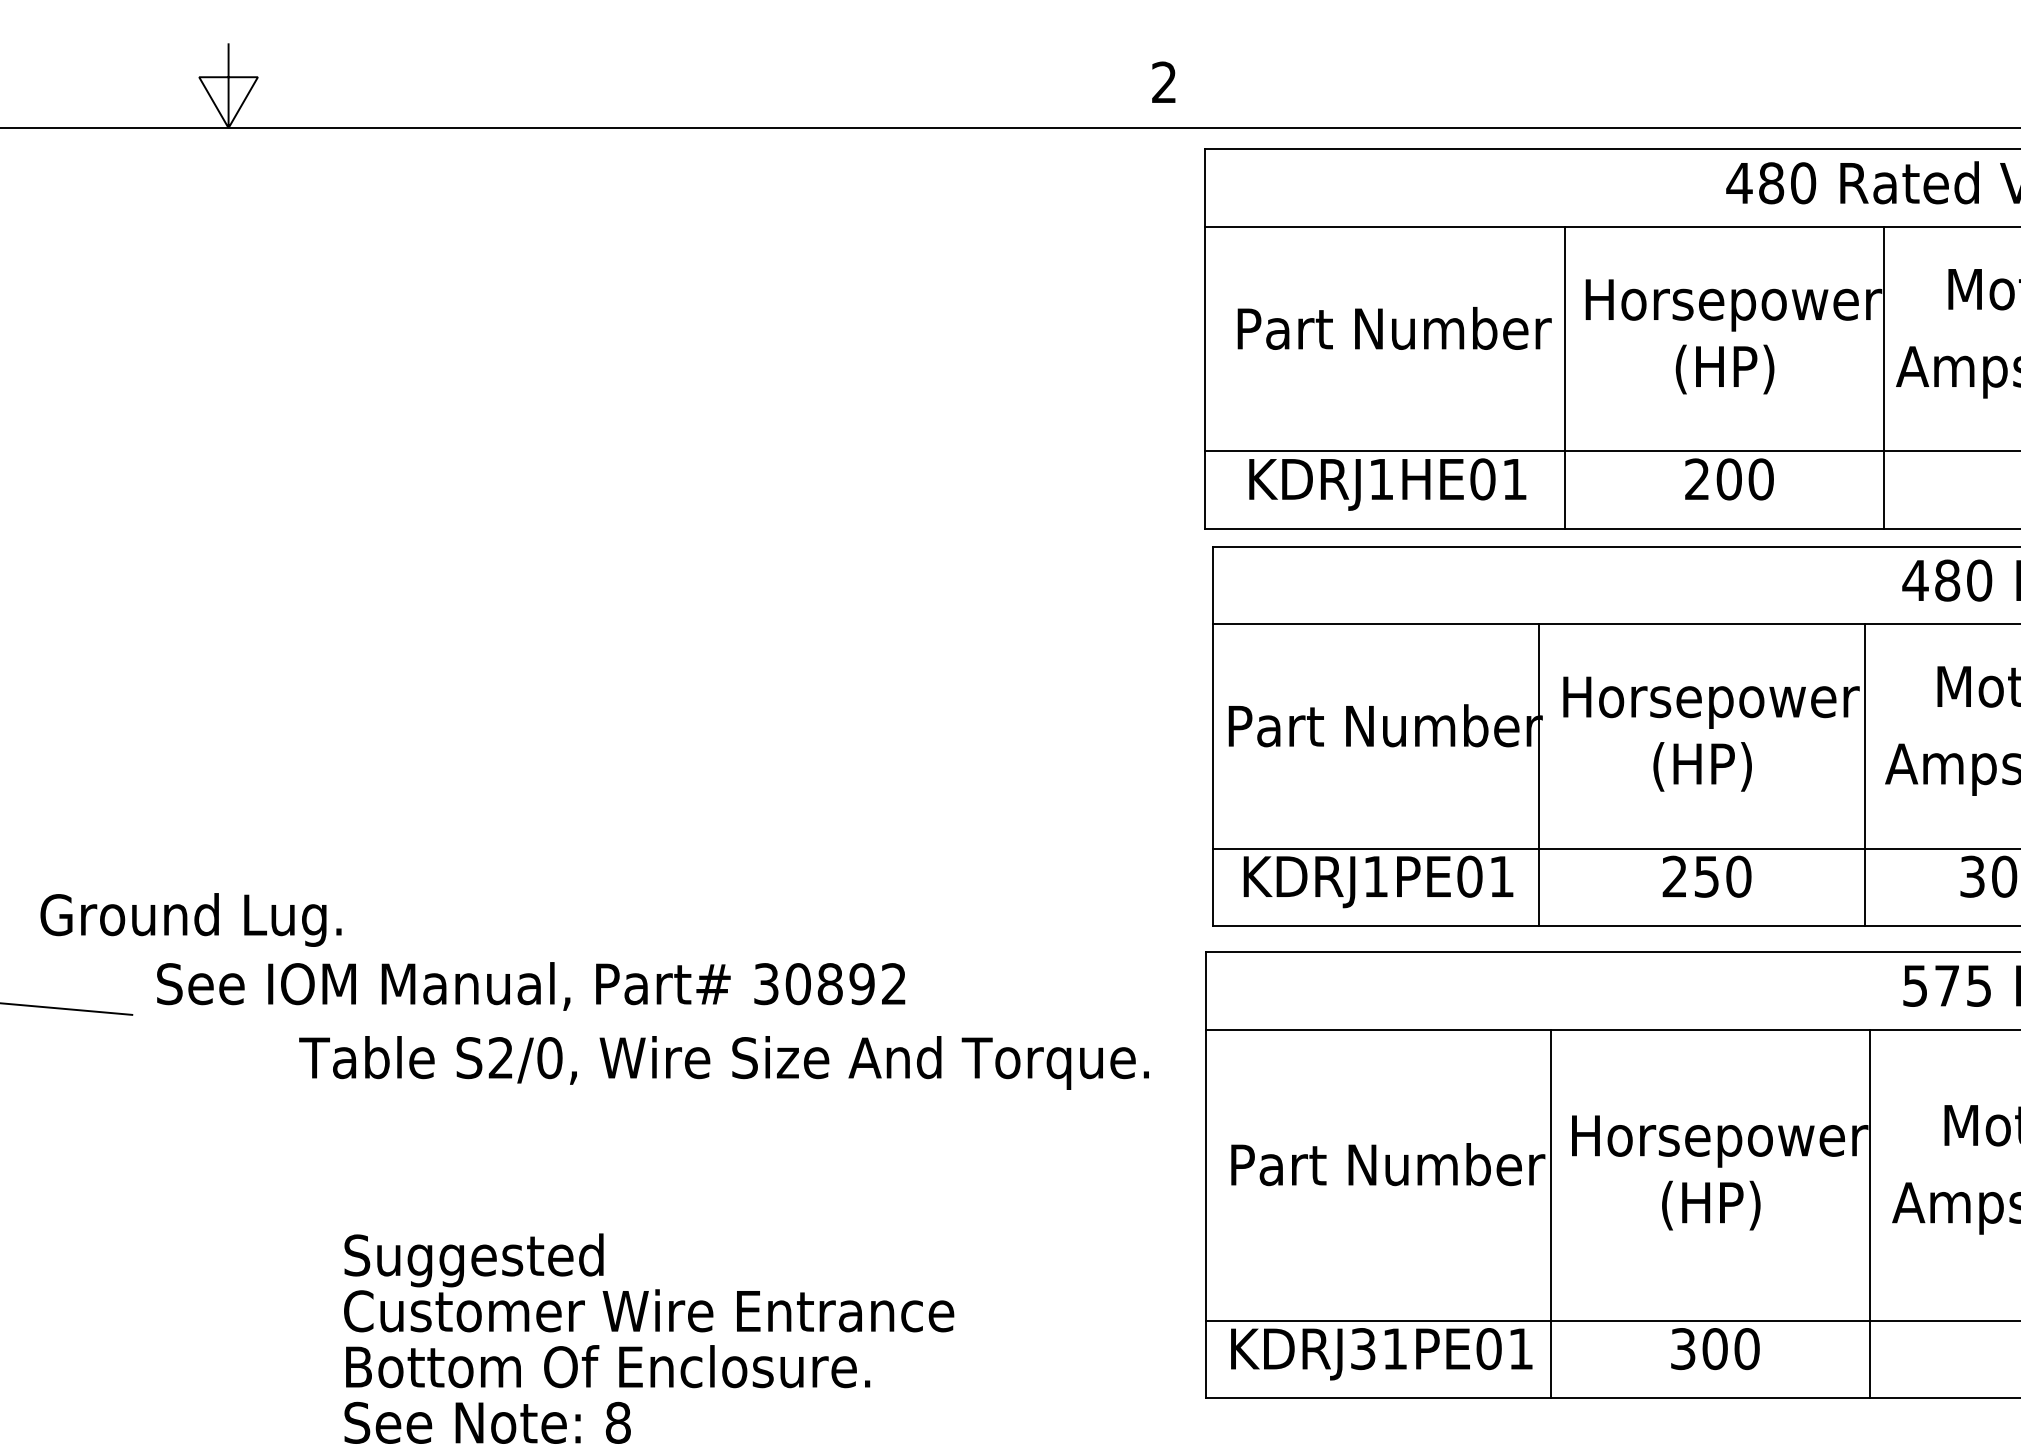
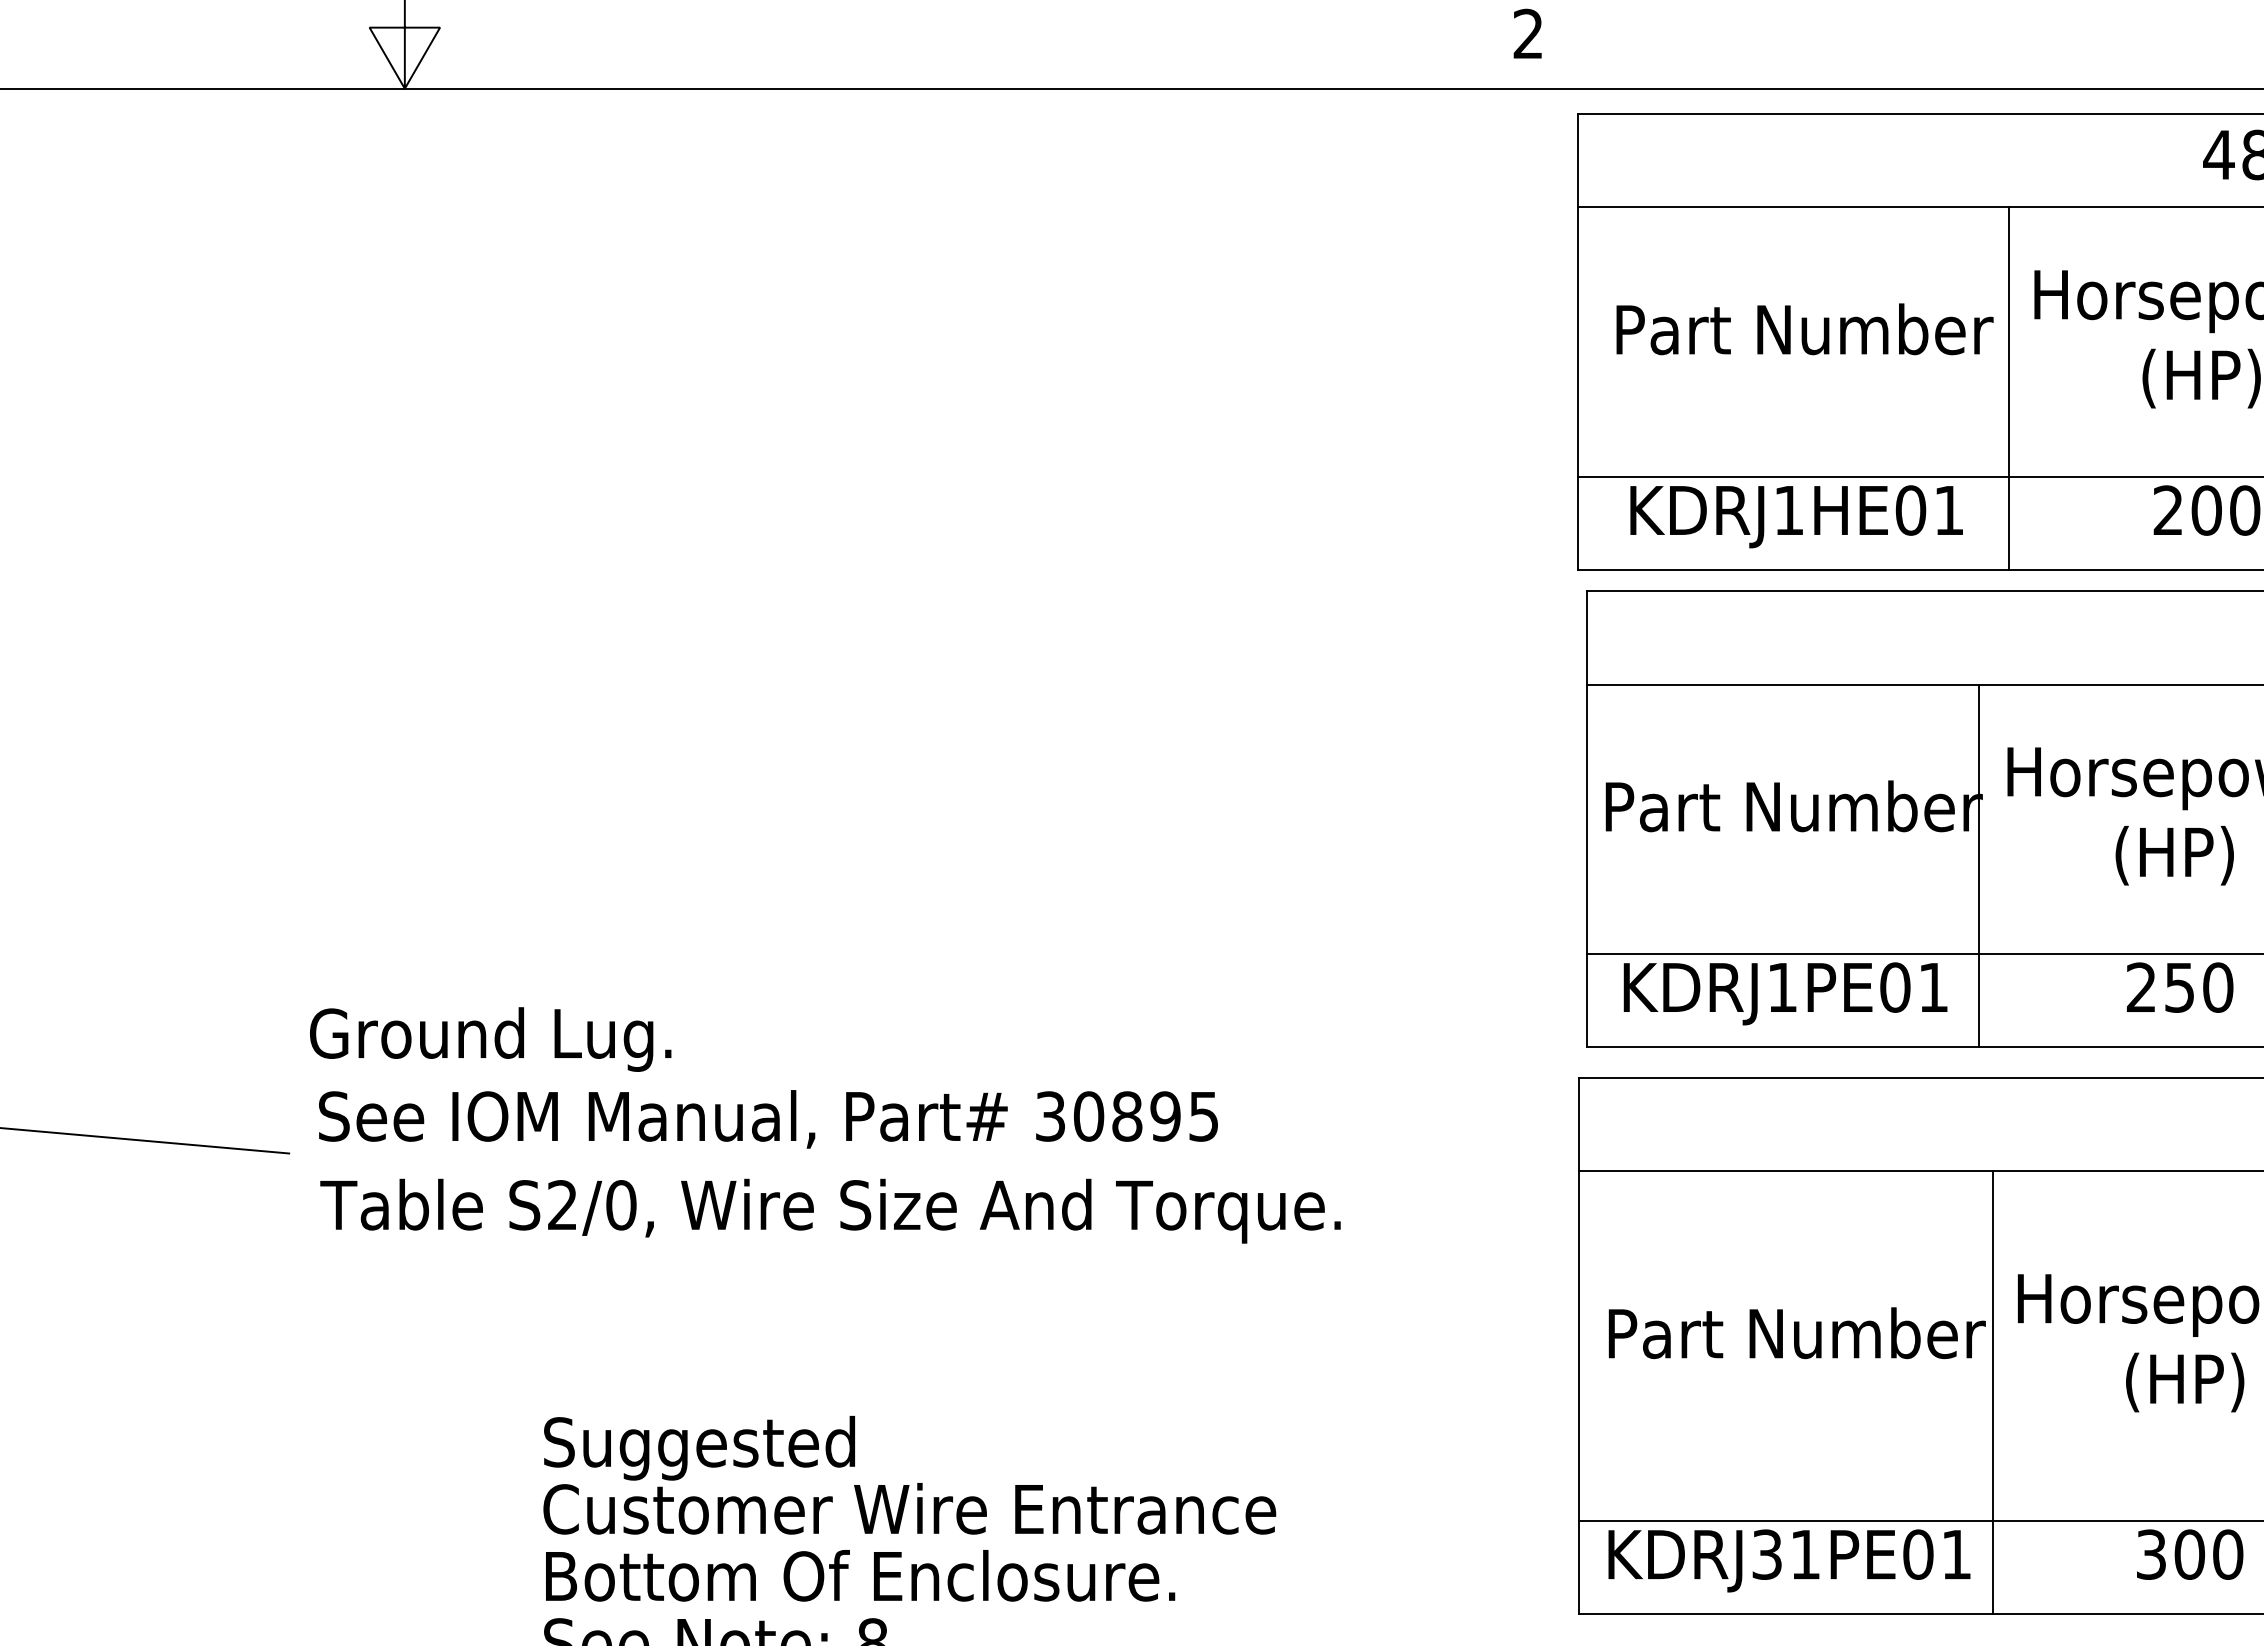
text: (190, 919) -> (489, 1038), moved
text: (893, 984) -> (1203, 1117), 30892 -> 30895
text: (723, 1062) -> (829, 1210), moved

